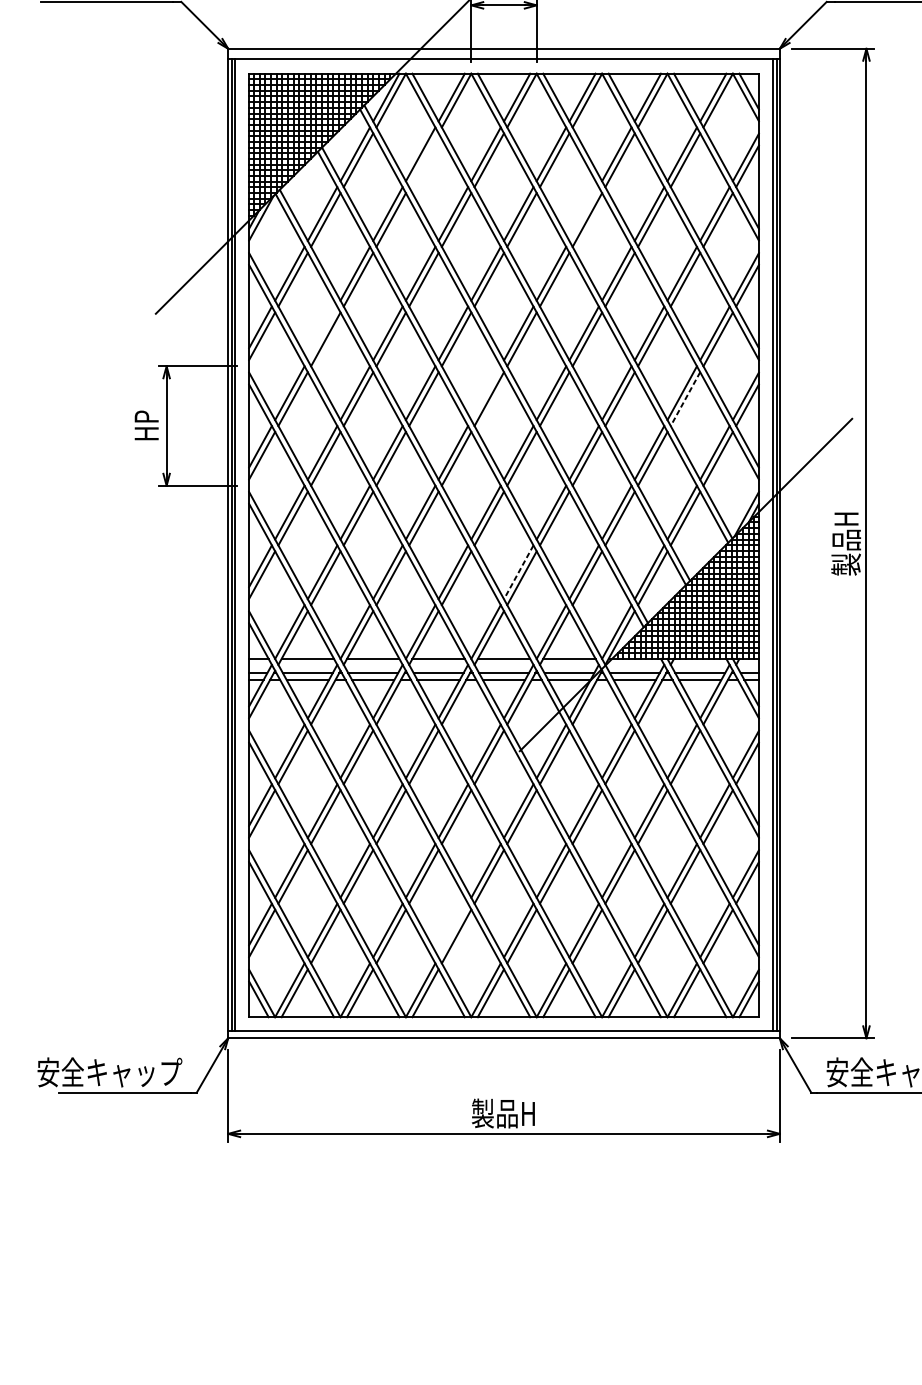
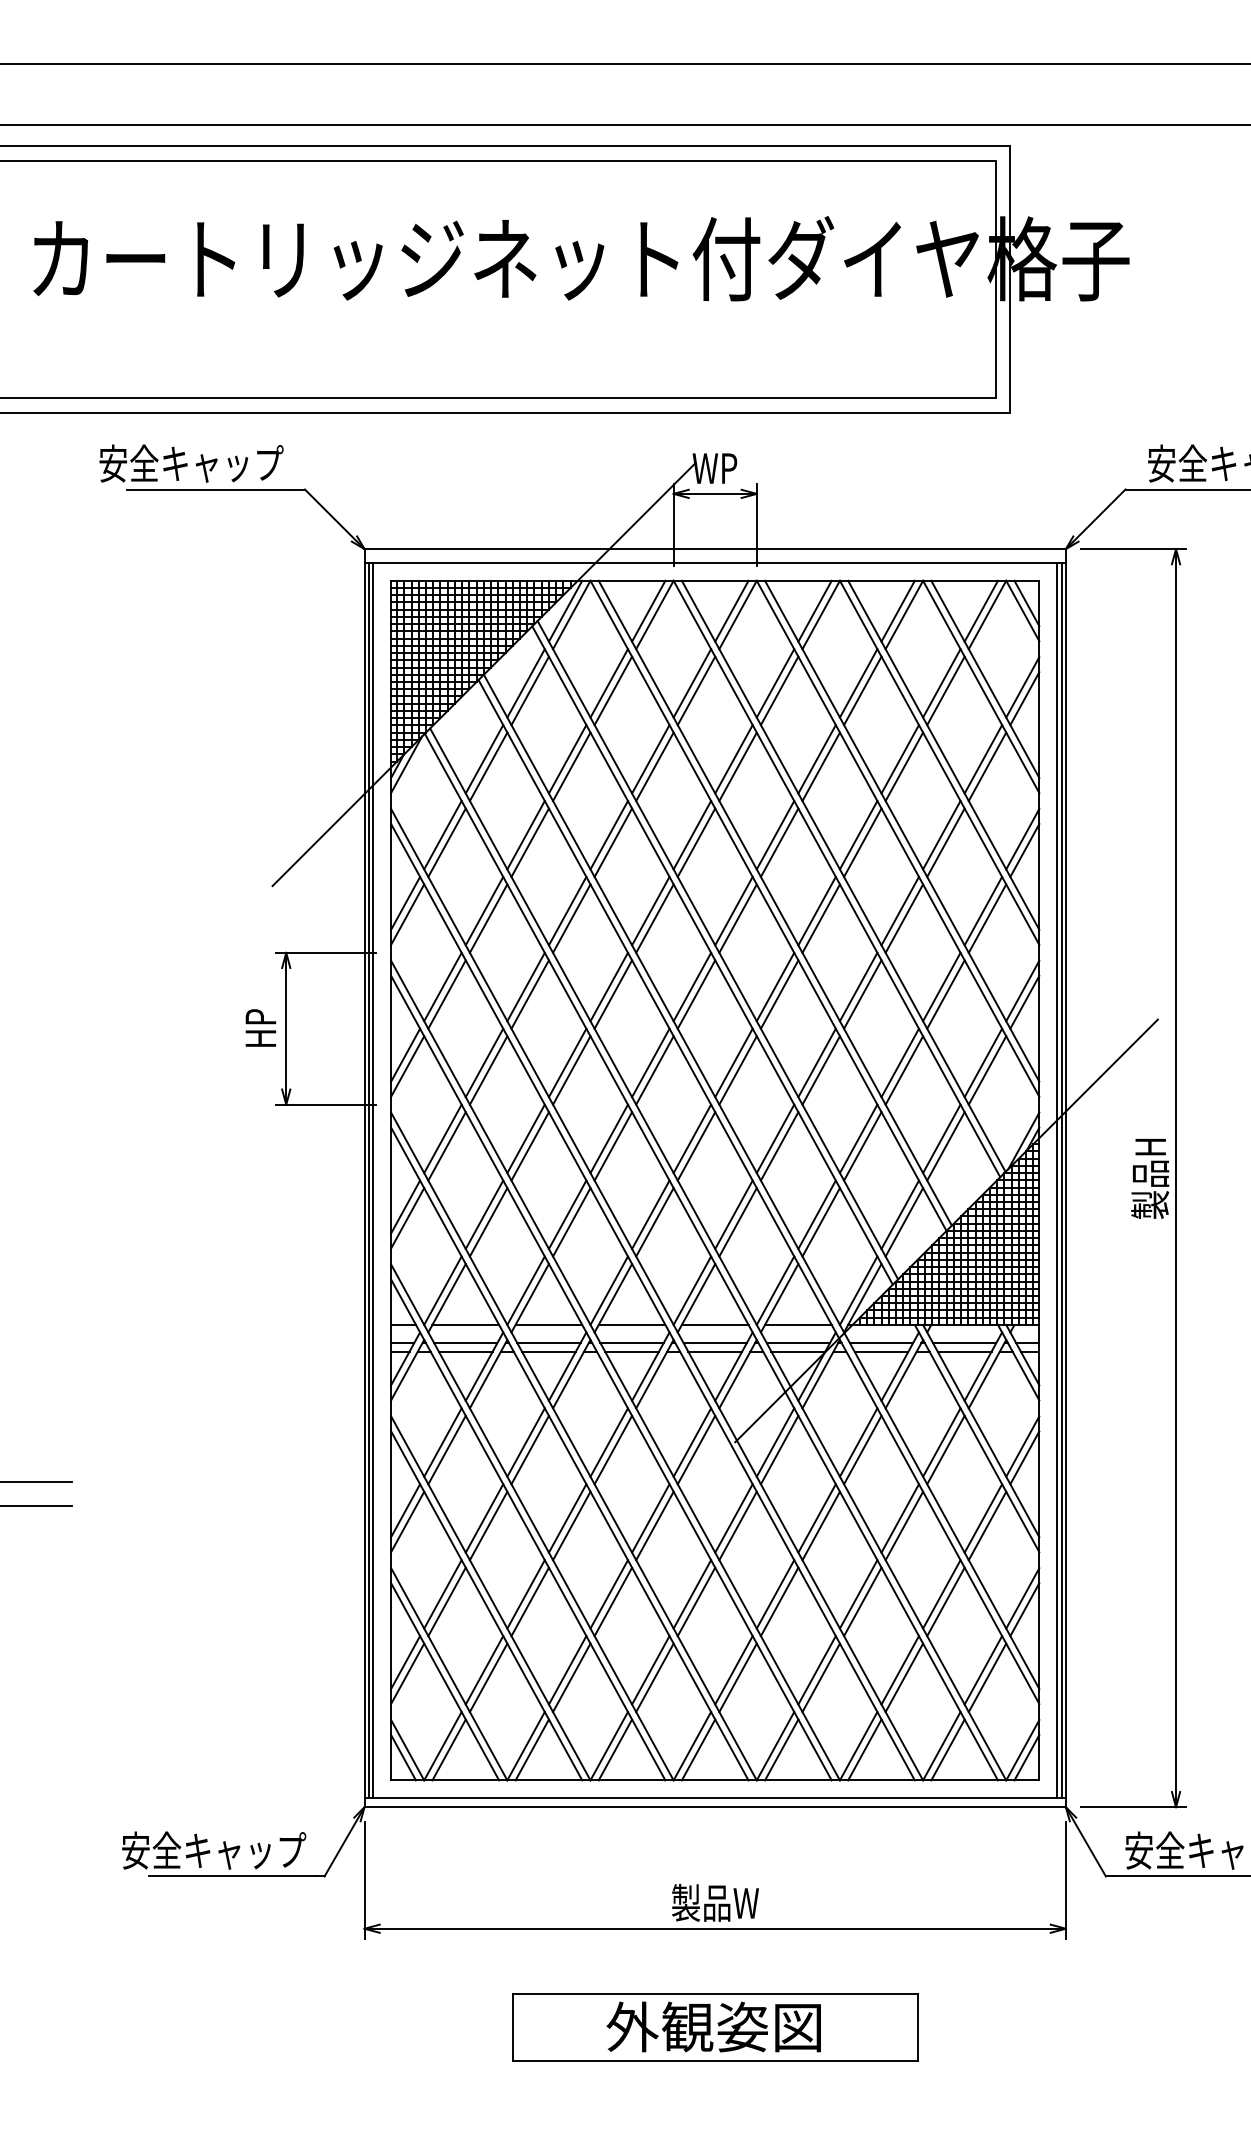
line: (424, 159) -> (613, 690), added
line: (583, 214) -> (816, 759), added
line: (322, 333) -> (484, 910), added
line: (486, 392) -> (692, 986), added
line: (685, 399) -> (945, 994), dashed -> solid
line: (518, 572) -> (733, 1214), dashed -> solid
line: (453, 930) -> (650, 1670), added
text: (504, 1113) -> (715, 1902), 製品H -> 製品W
part: (504, 1211) -> (715, 2027), added

